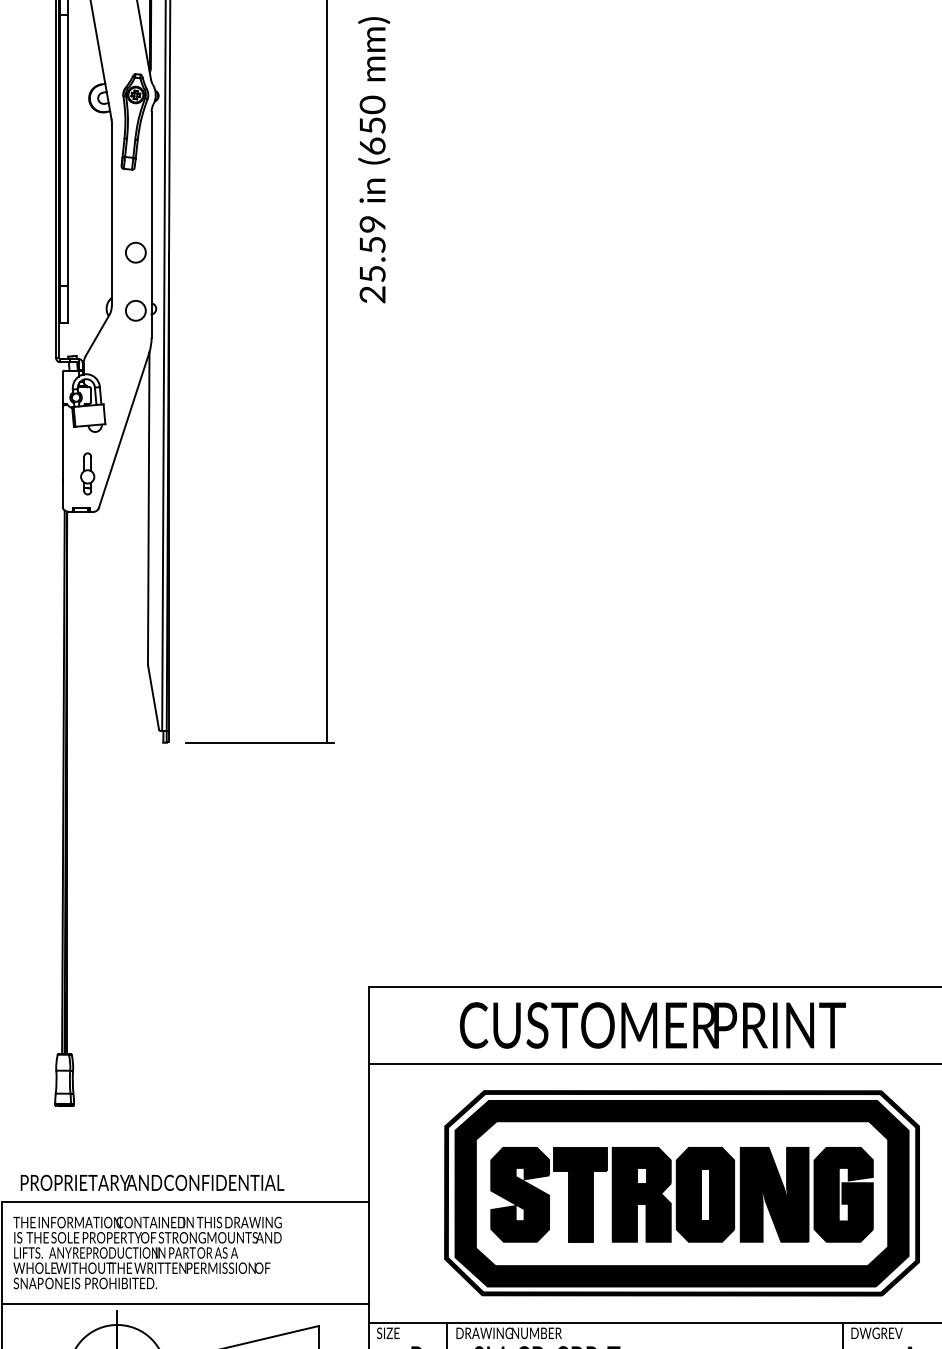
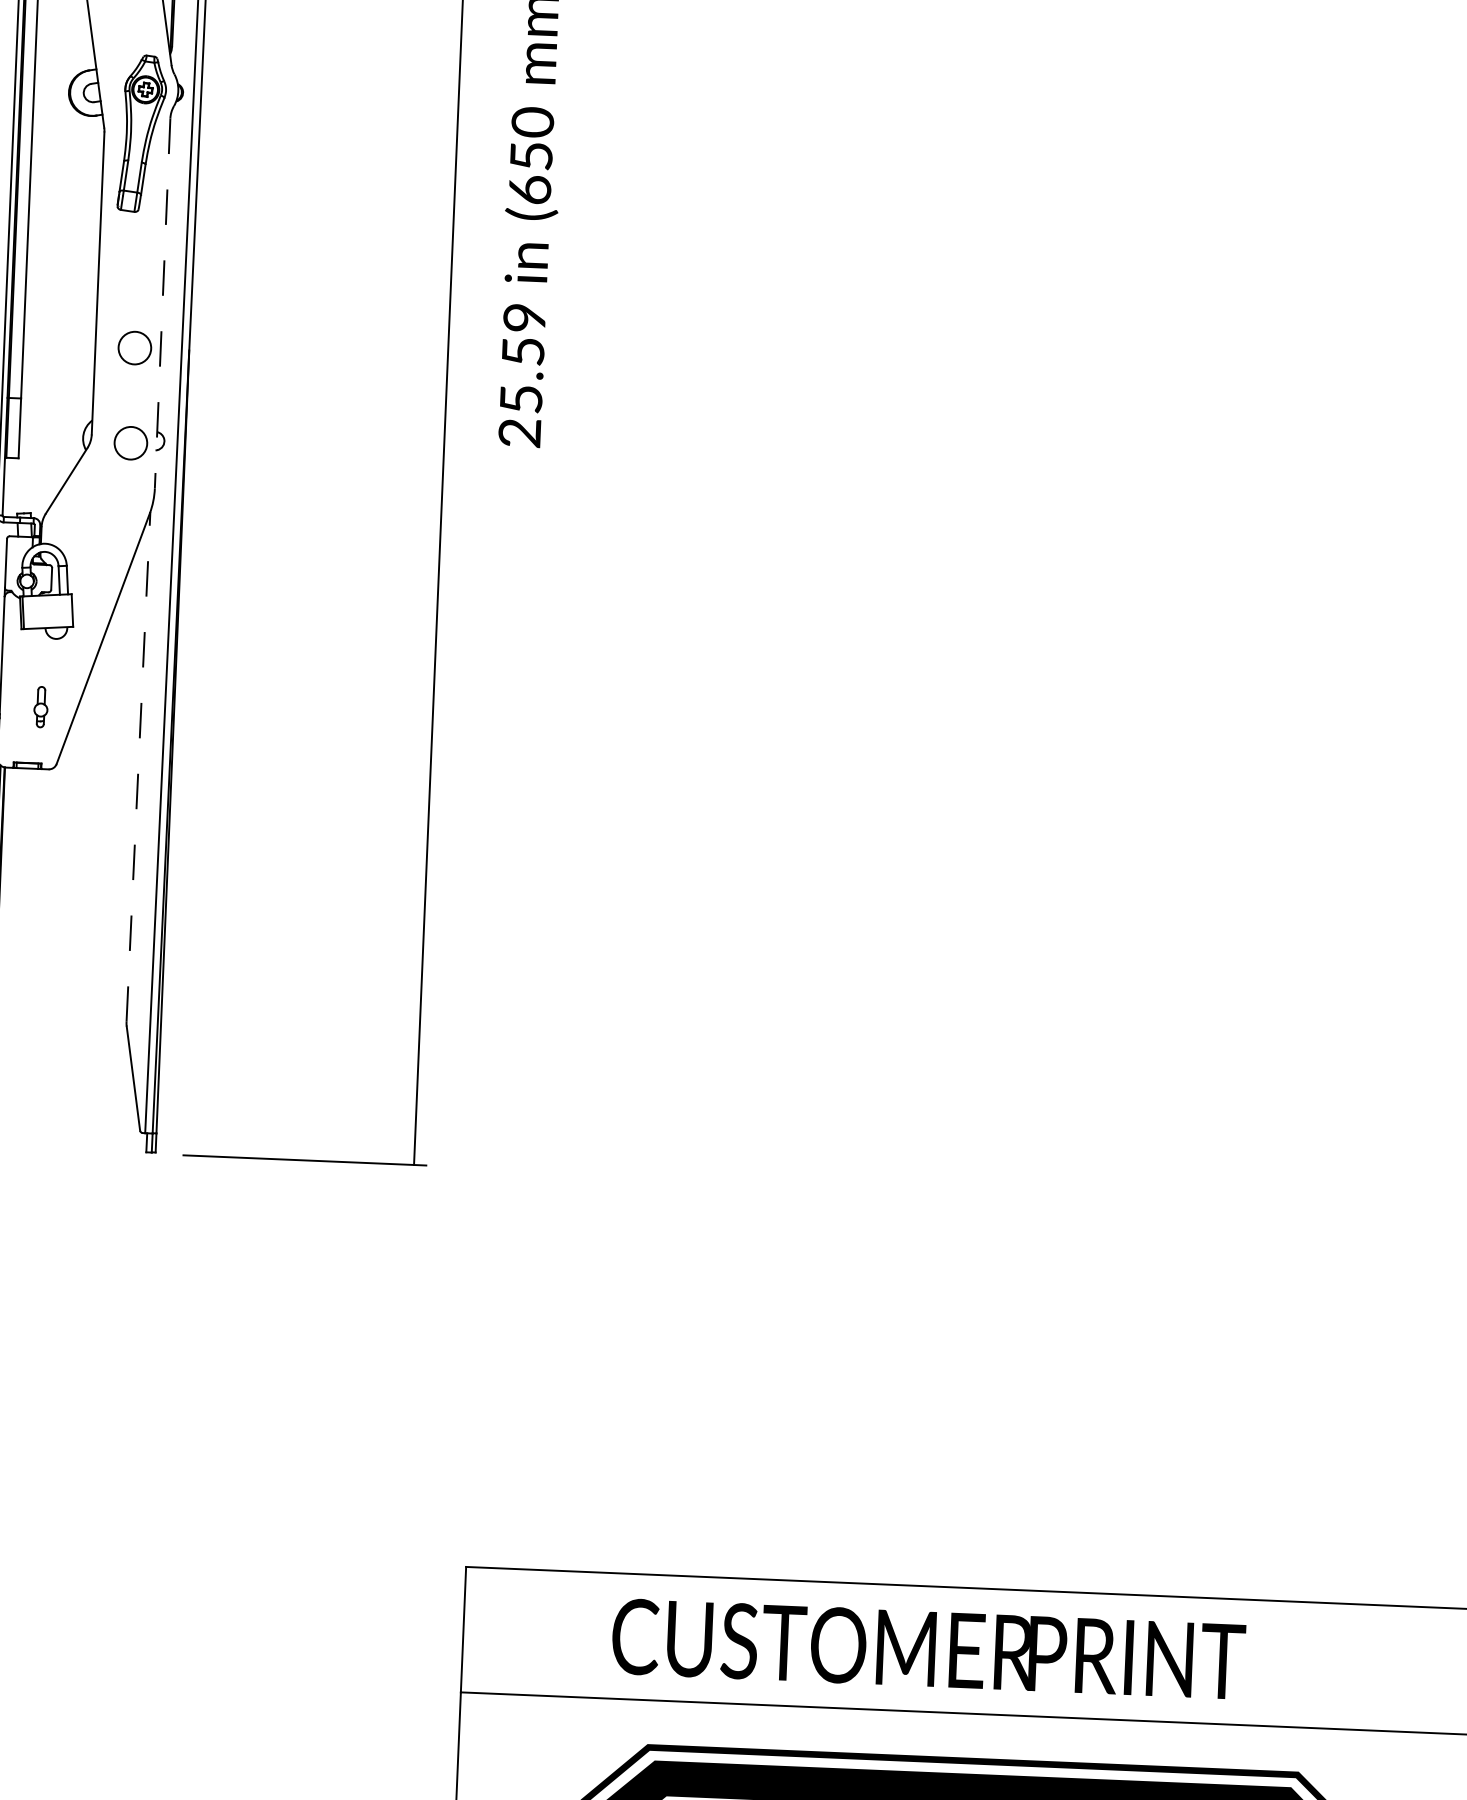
line: (151, 224) -> (162, 302), solid -> dashed
part: (87, 473) -> (40, 706), size x0.6
line: (148, 507) -> (138, 766), solid -> dashed

